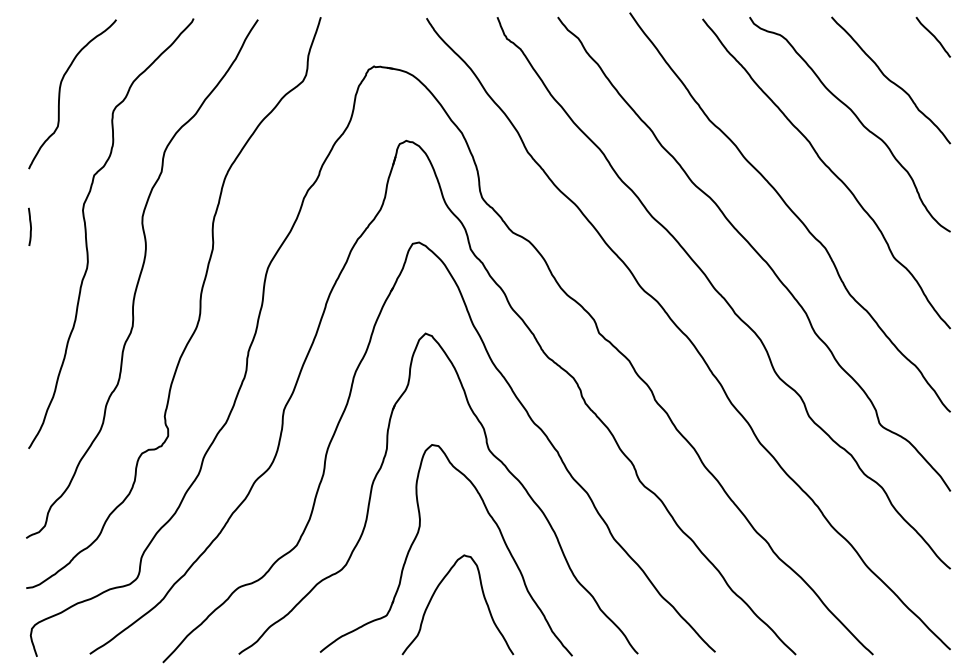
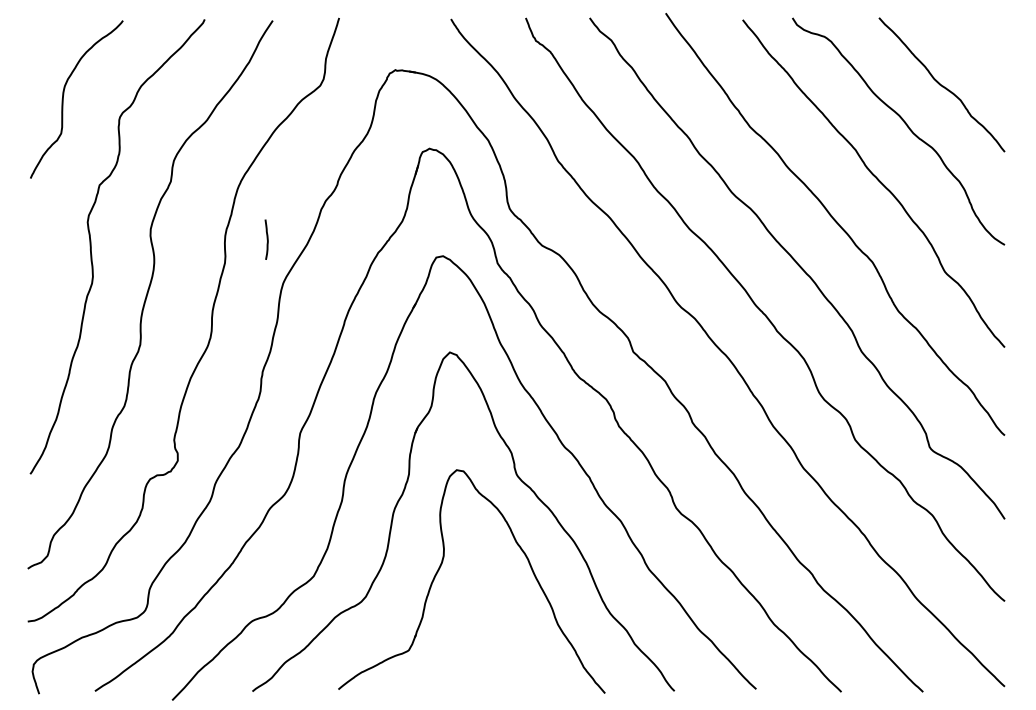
curve: (933, 36) -> (986, 38), removed
curve: (29, 226) -> (266, 239), moved
curve: (434, 594) -> (459, 628), removed

